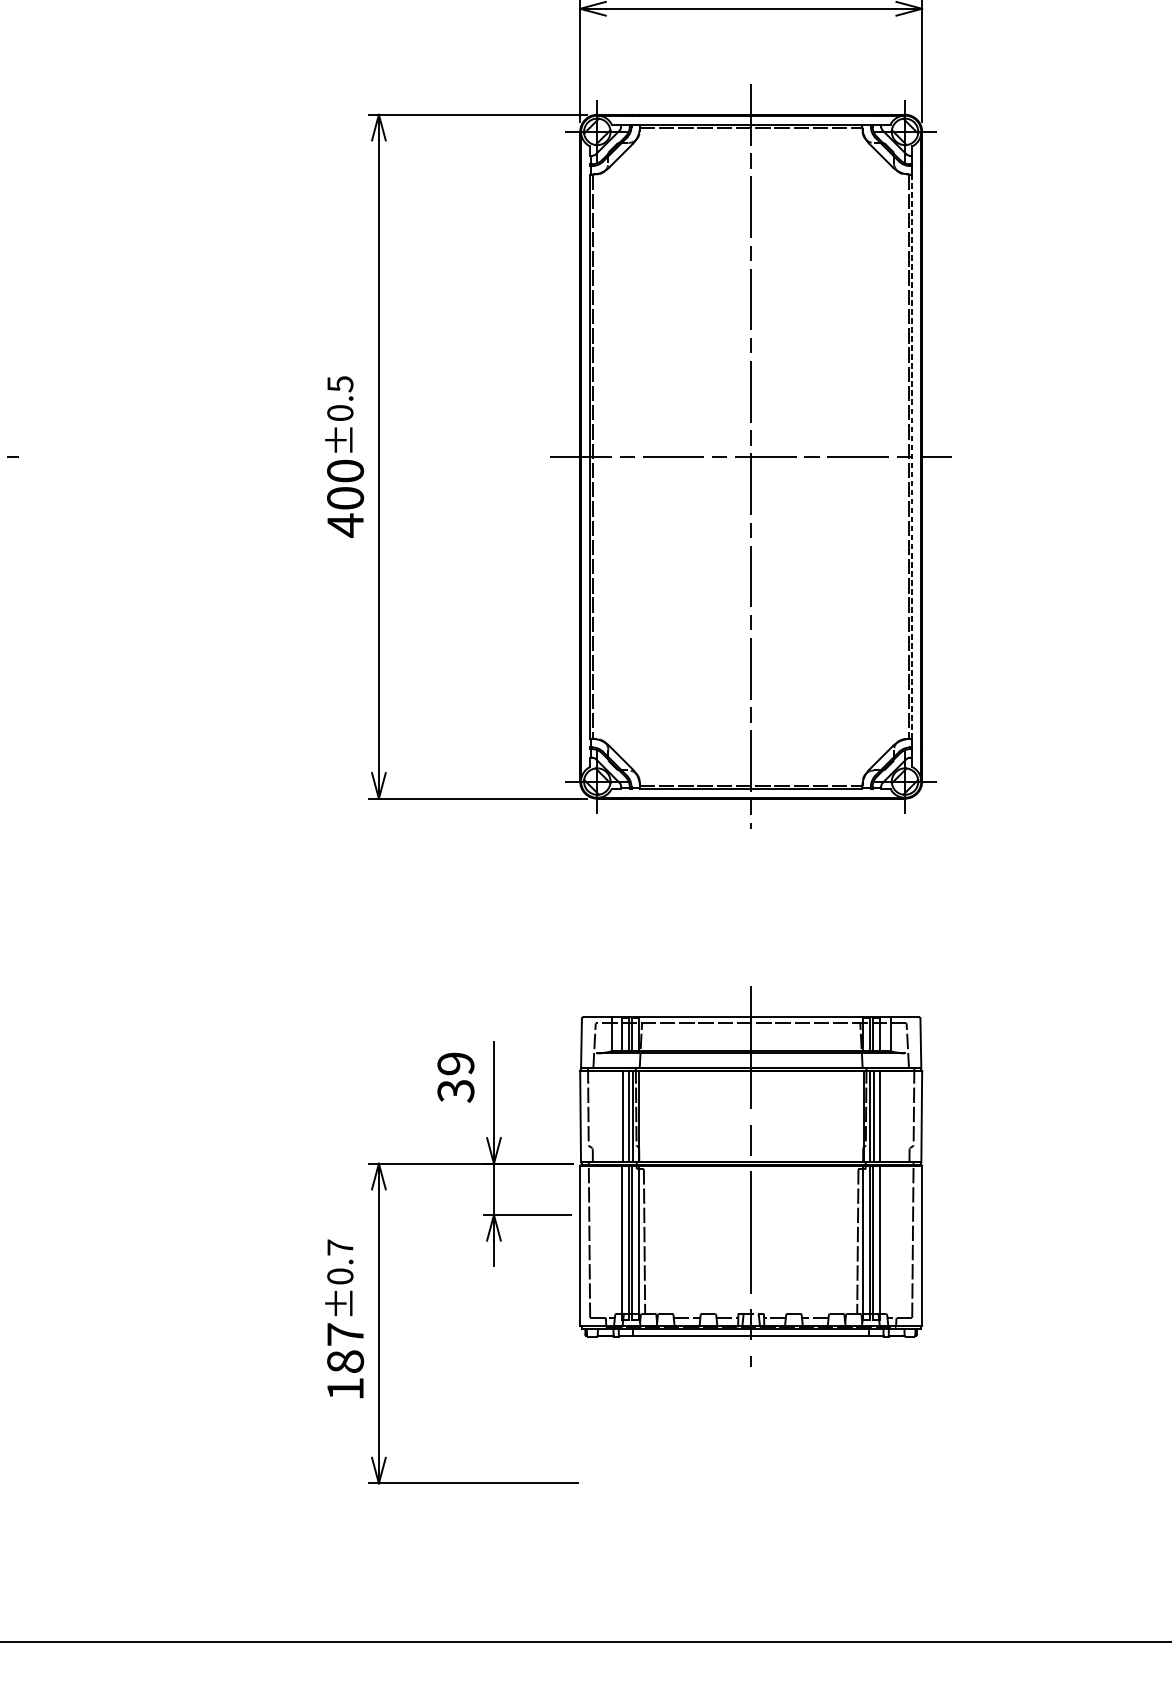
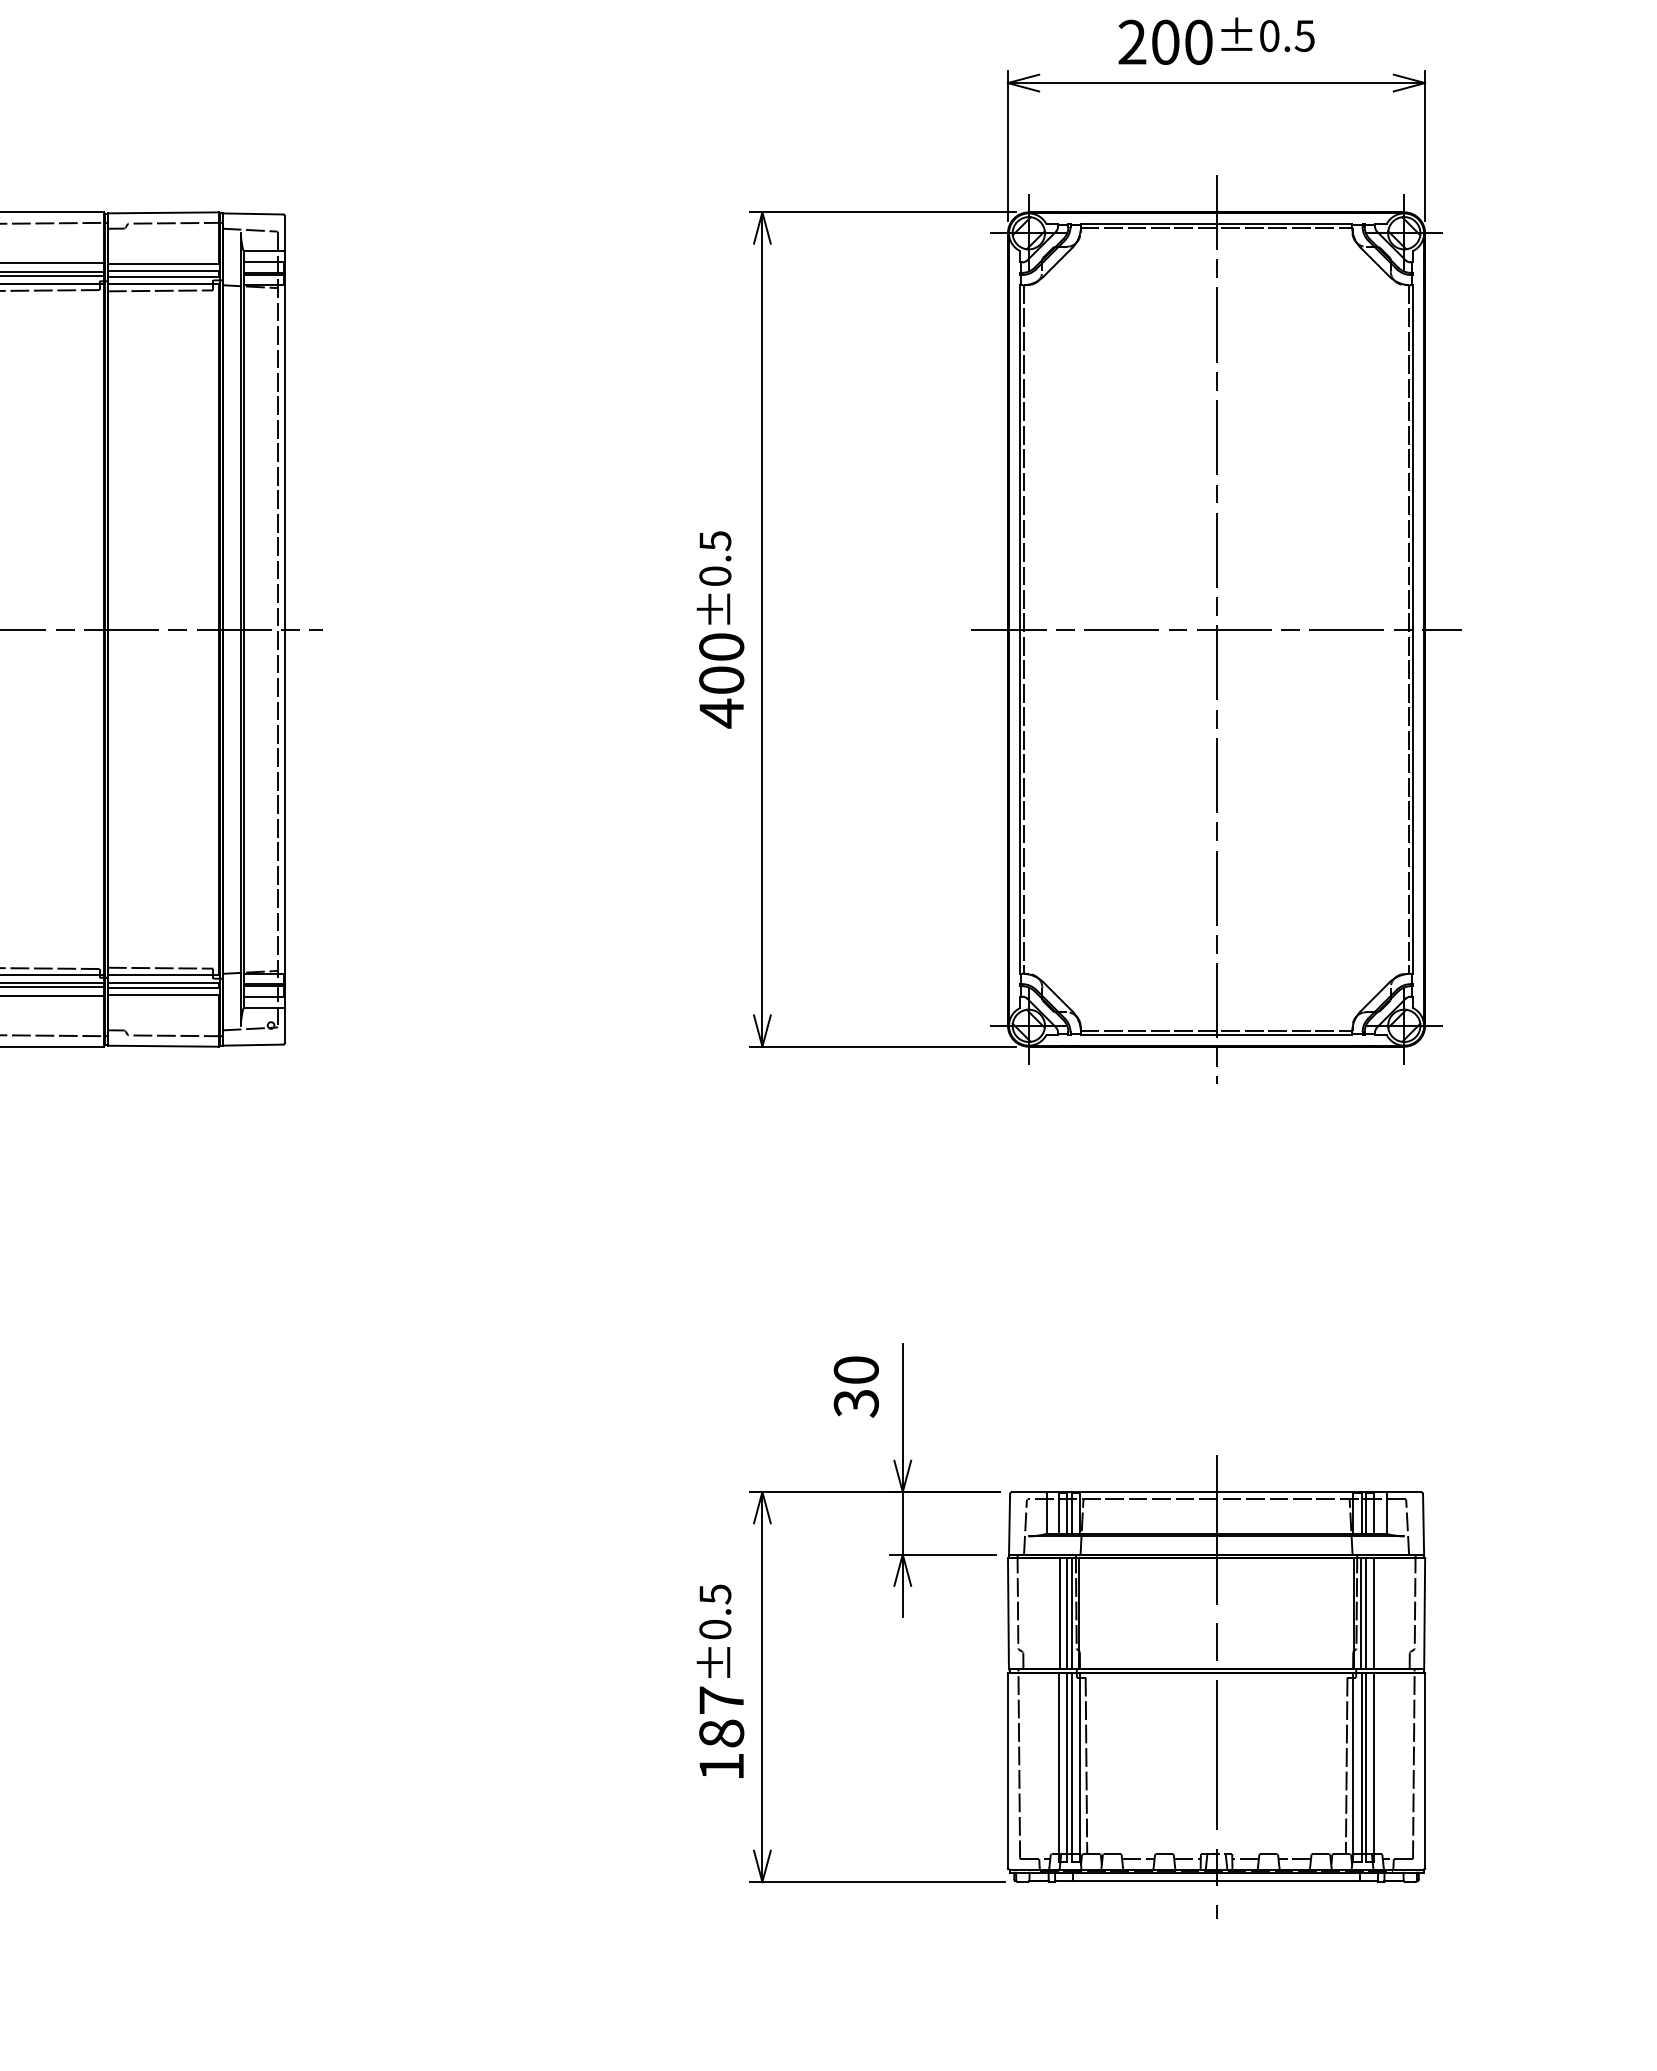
line: (912, 456) -> (1413, 629), dashed -> solid
text: (456, 1063) -> (856, 1369), 39 -> 30
part: (751, 1176) -> (1216, 1686), moved
text: (340, 1247) -> (715, 1594), ±0.7 -> ±0.5

